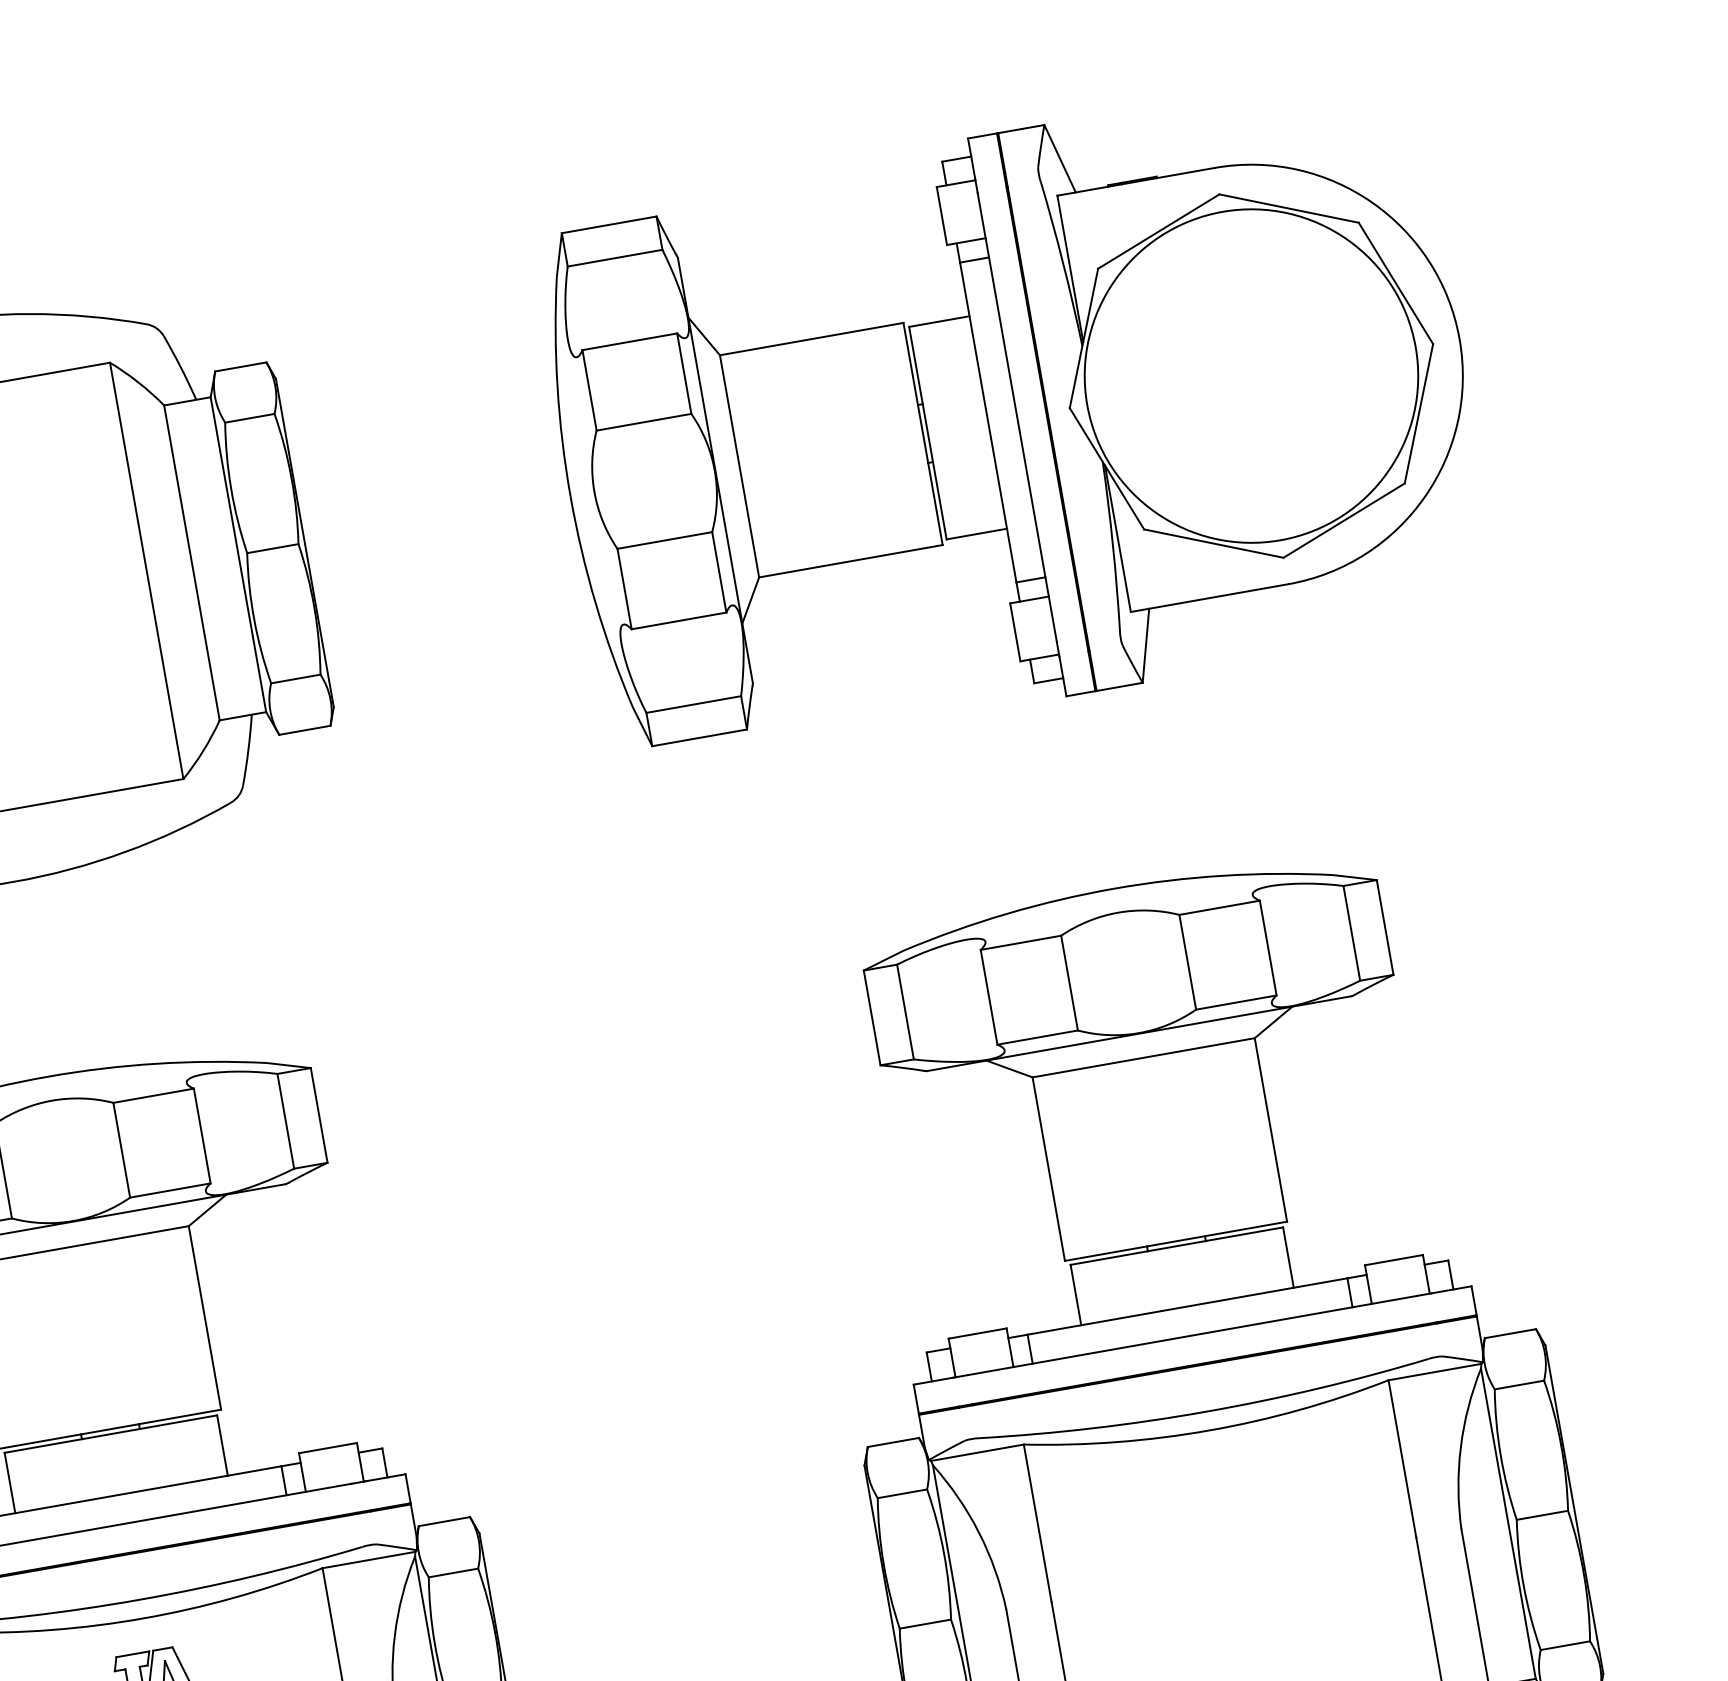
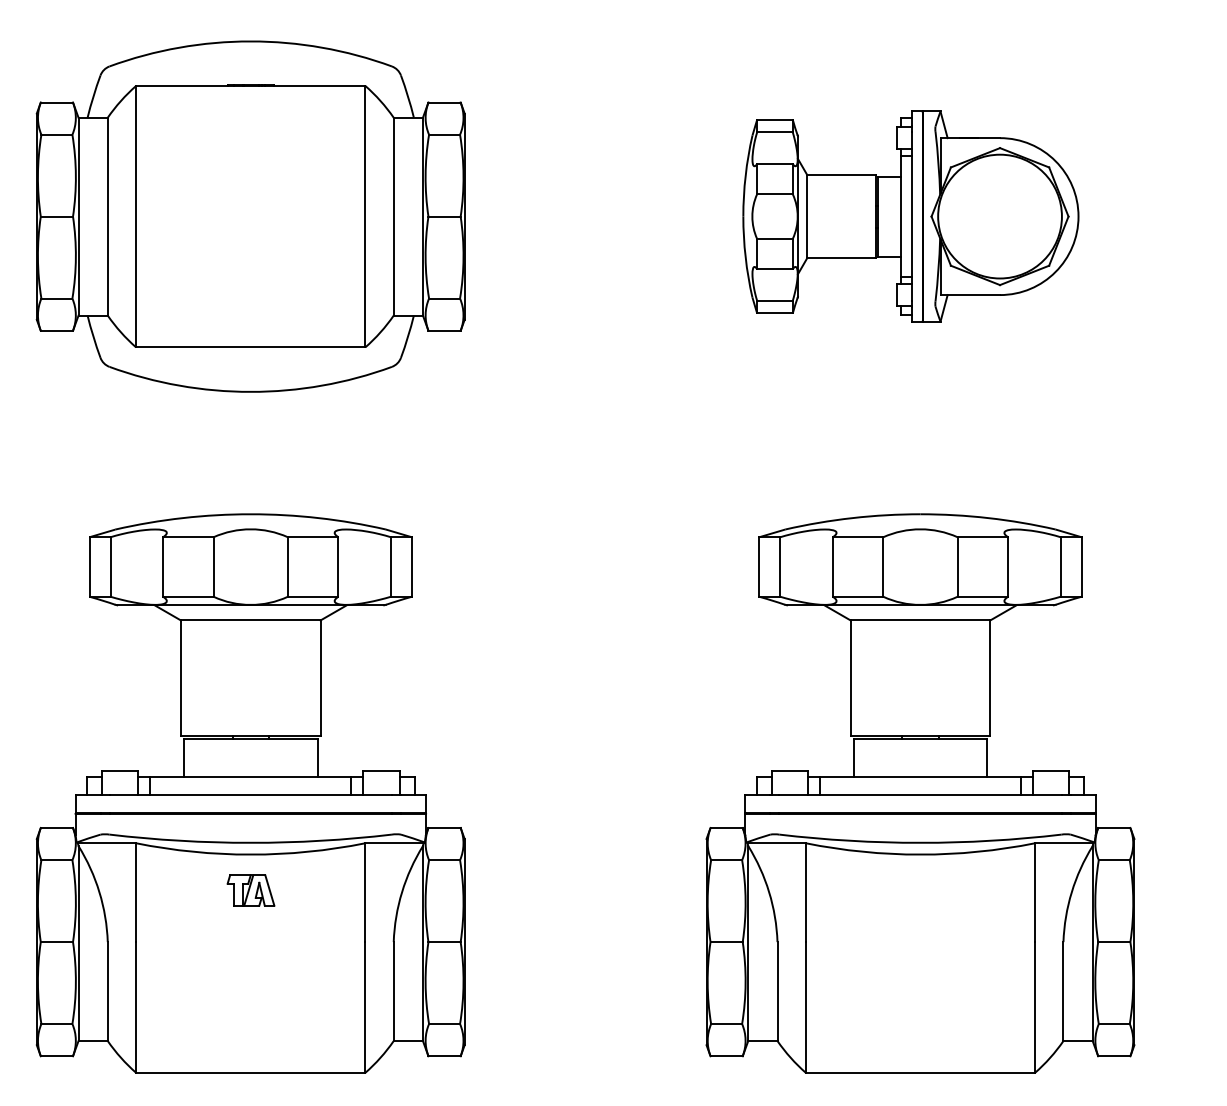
part: (1014, 417) -> (910, 216), size x0.6

